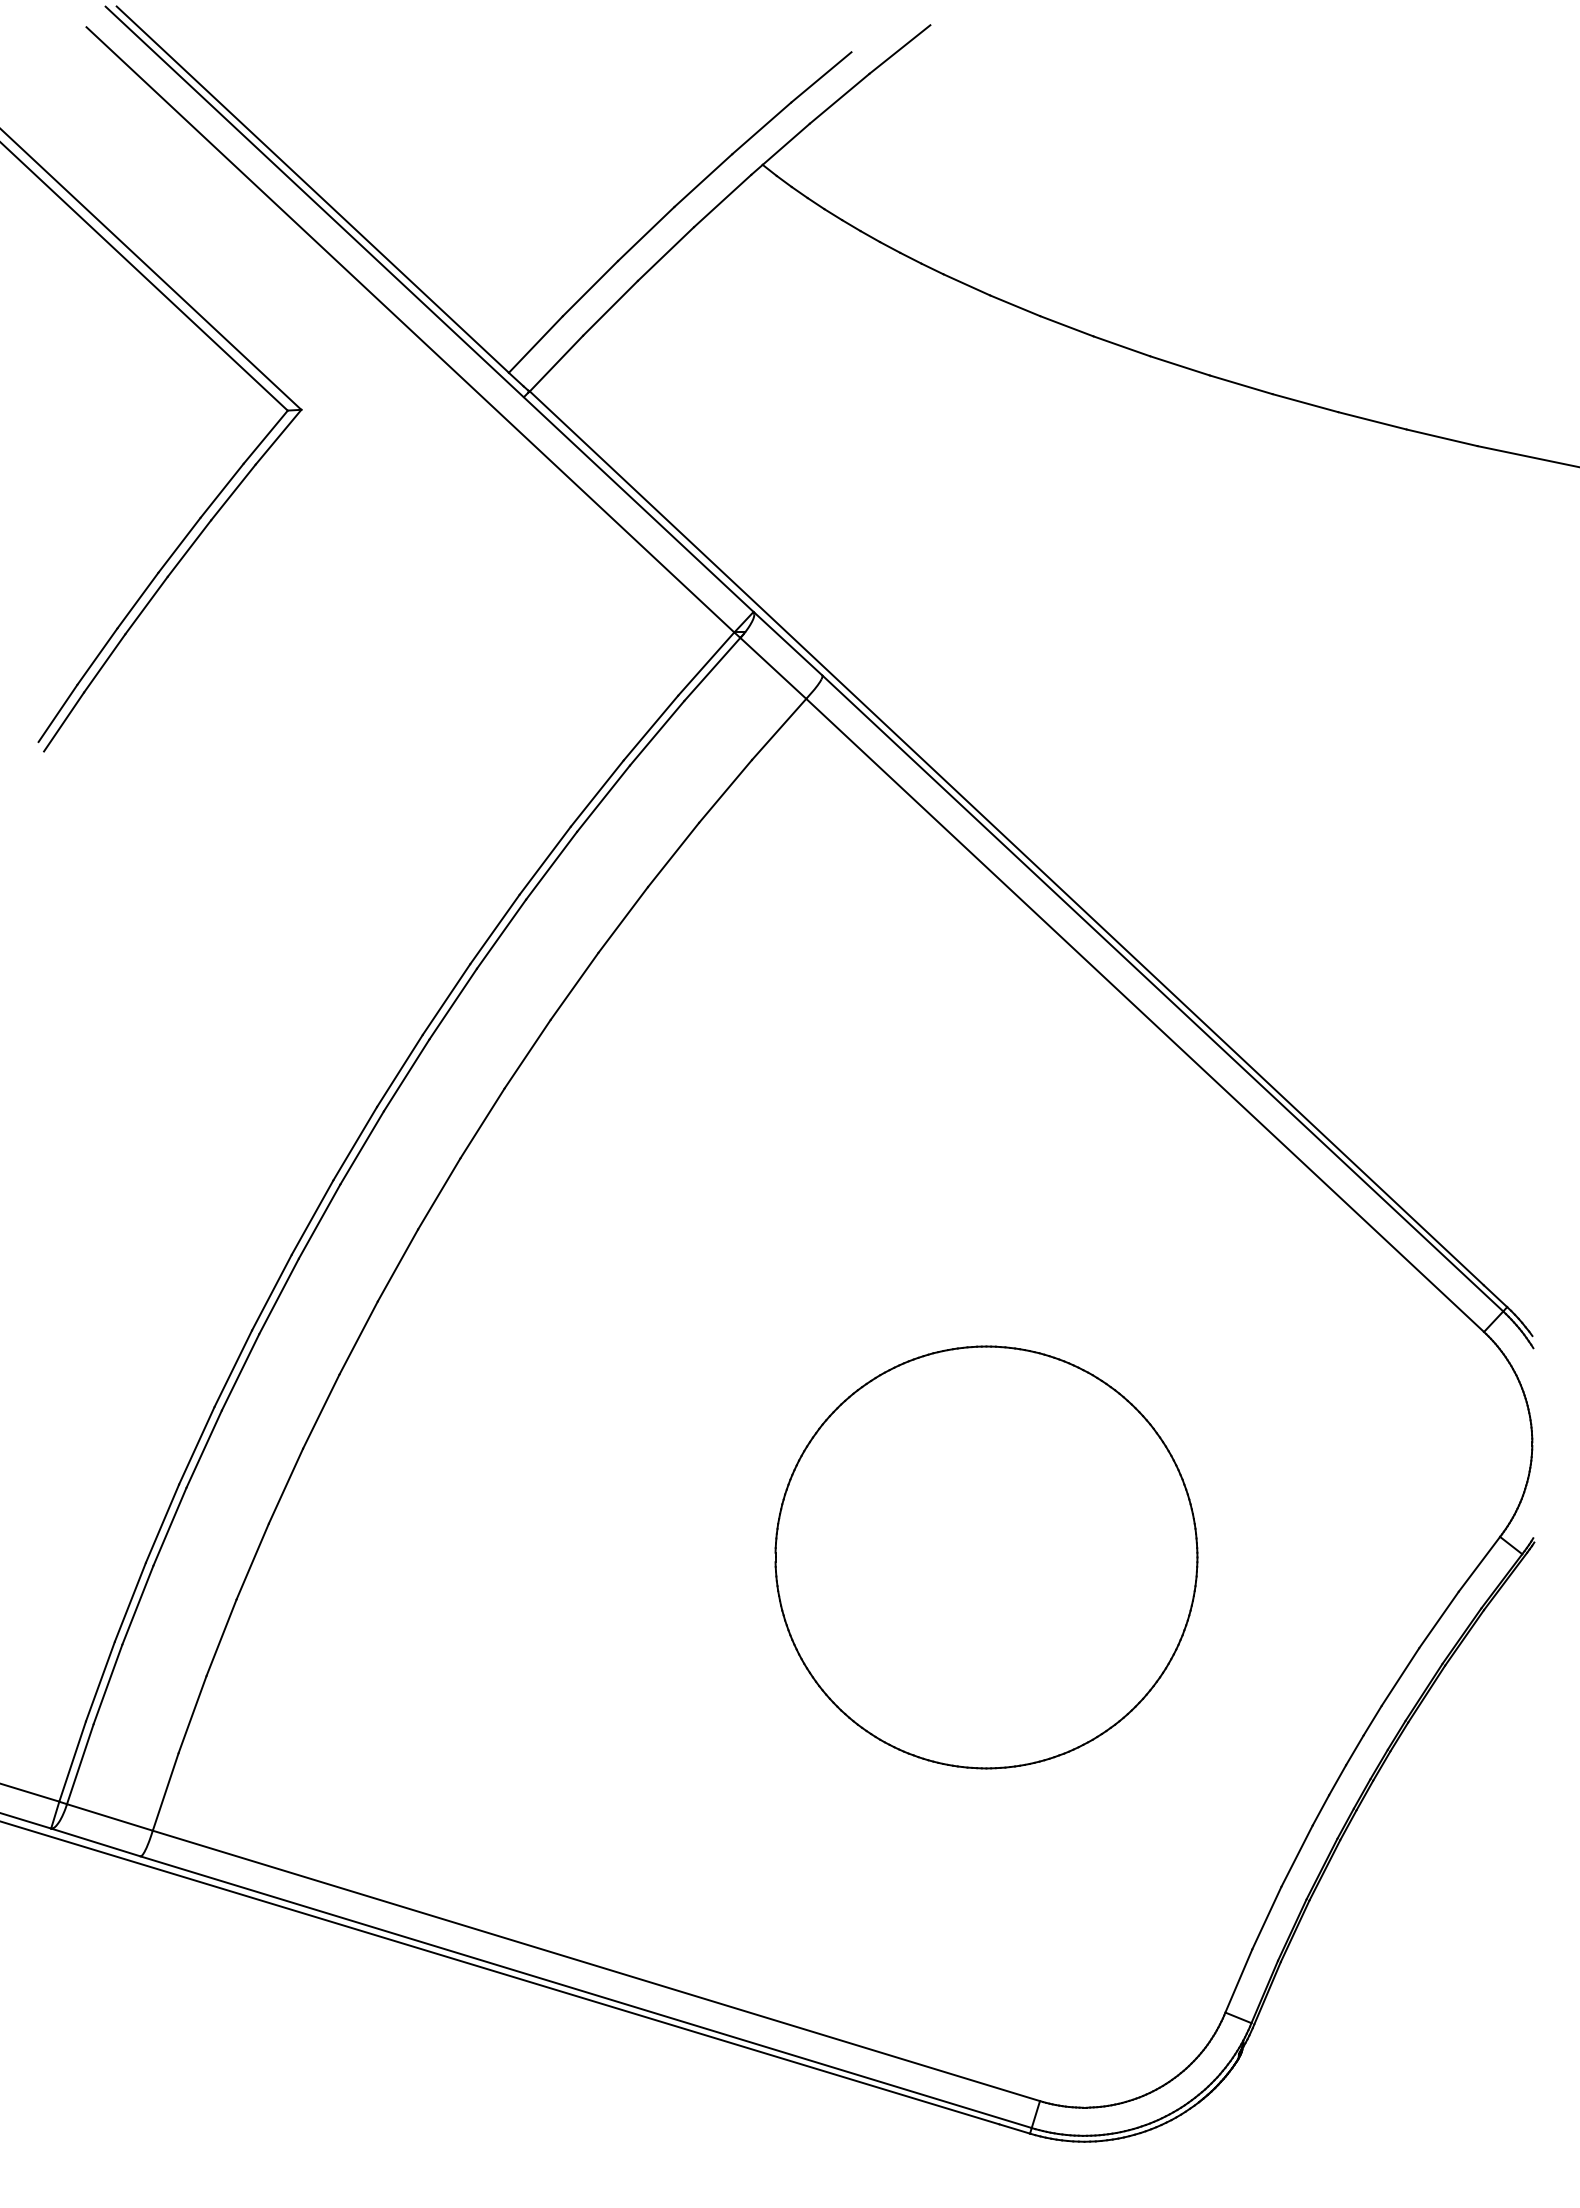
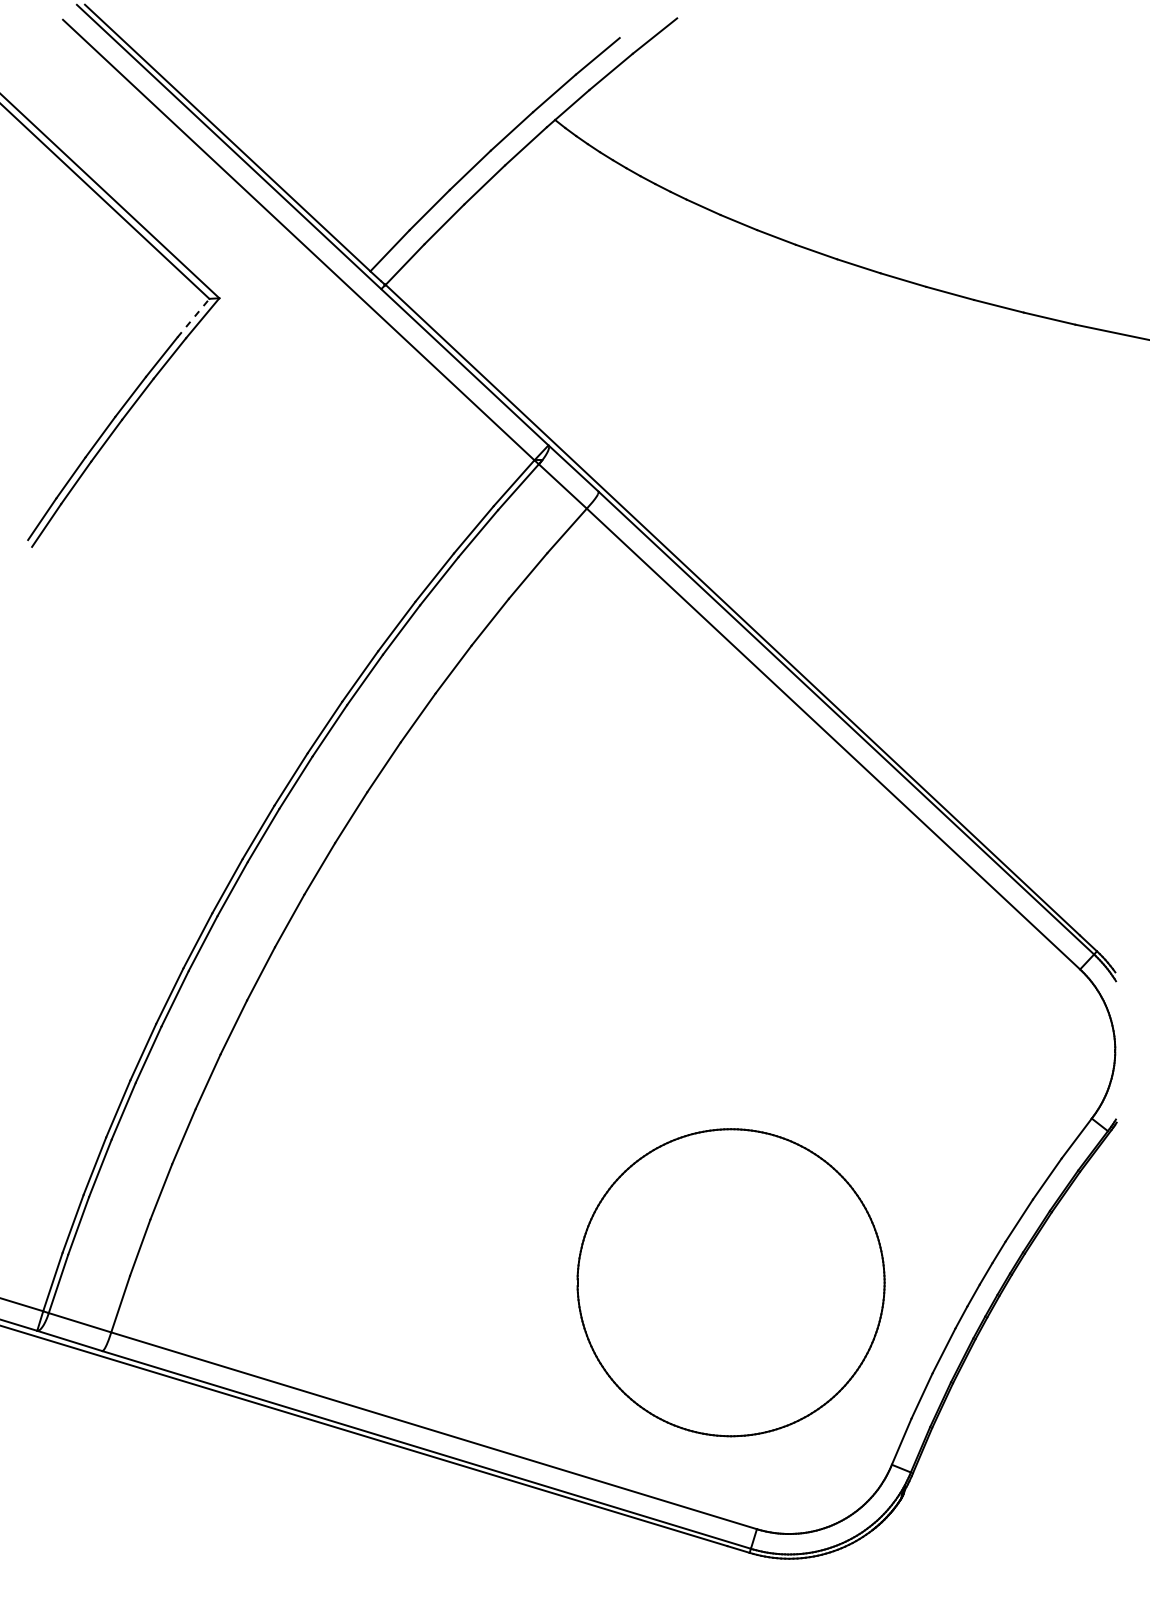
line: (266, 436) -> (193, 317), solid -> dashed
part: (986, 1557) -> (731, 1282), moved

